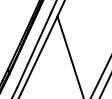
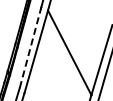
line: (34, 49) -> (30, 47), solid -> dashed

